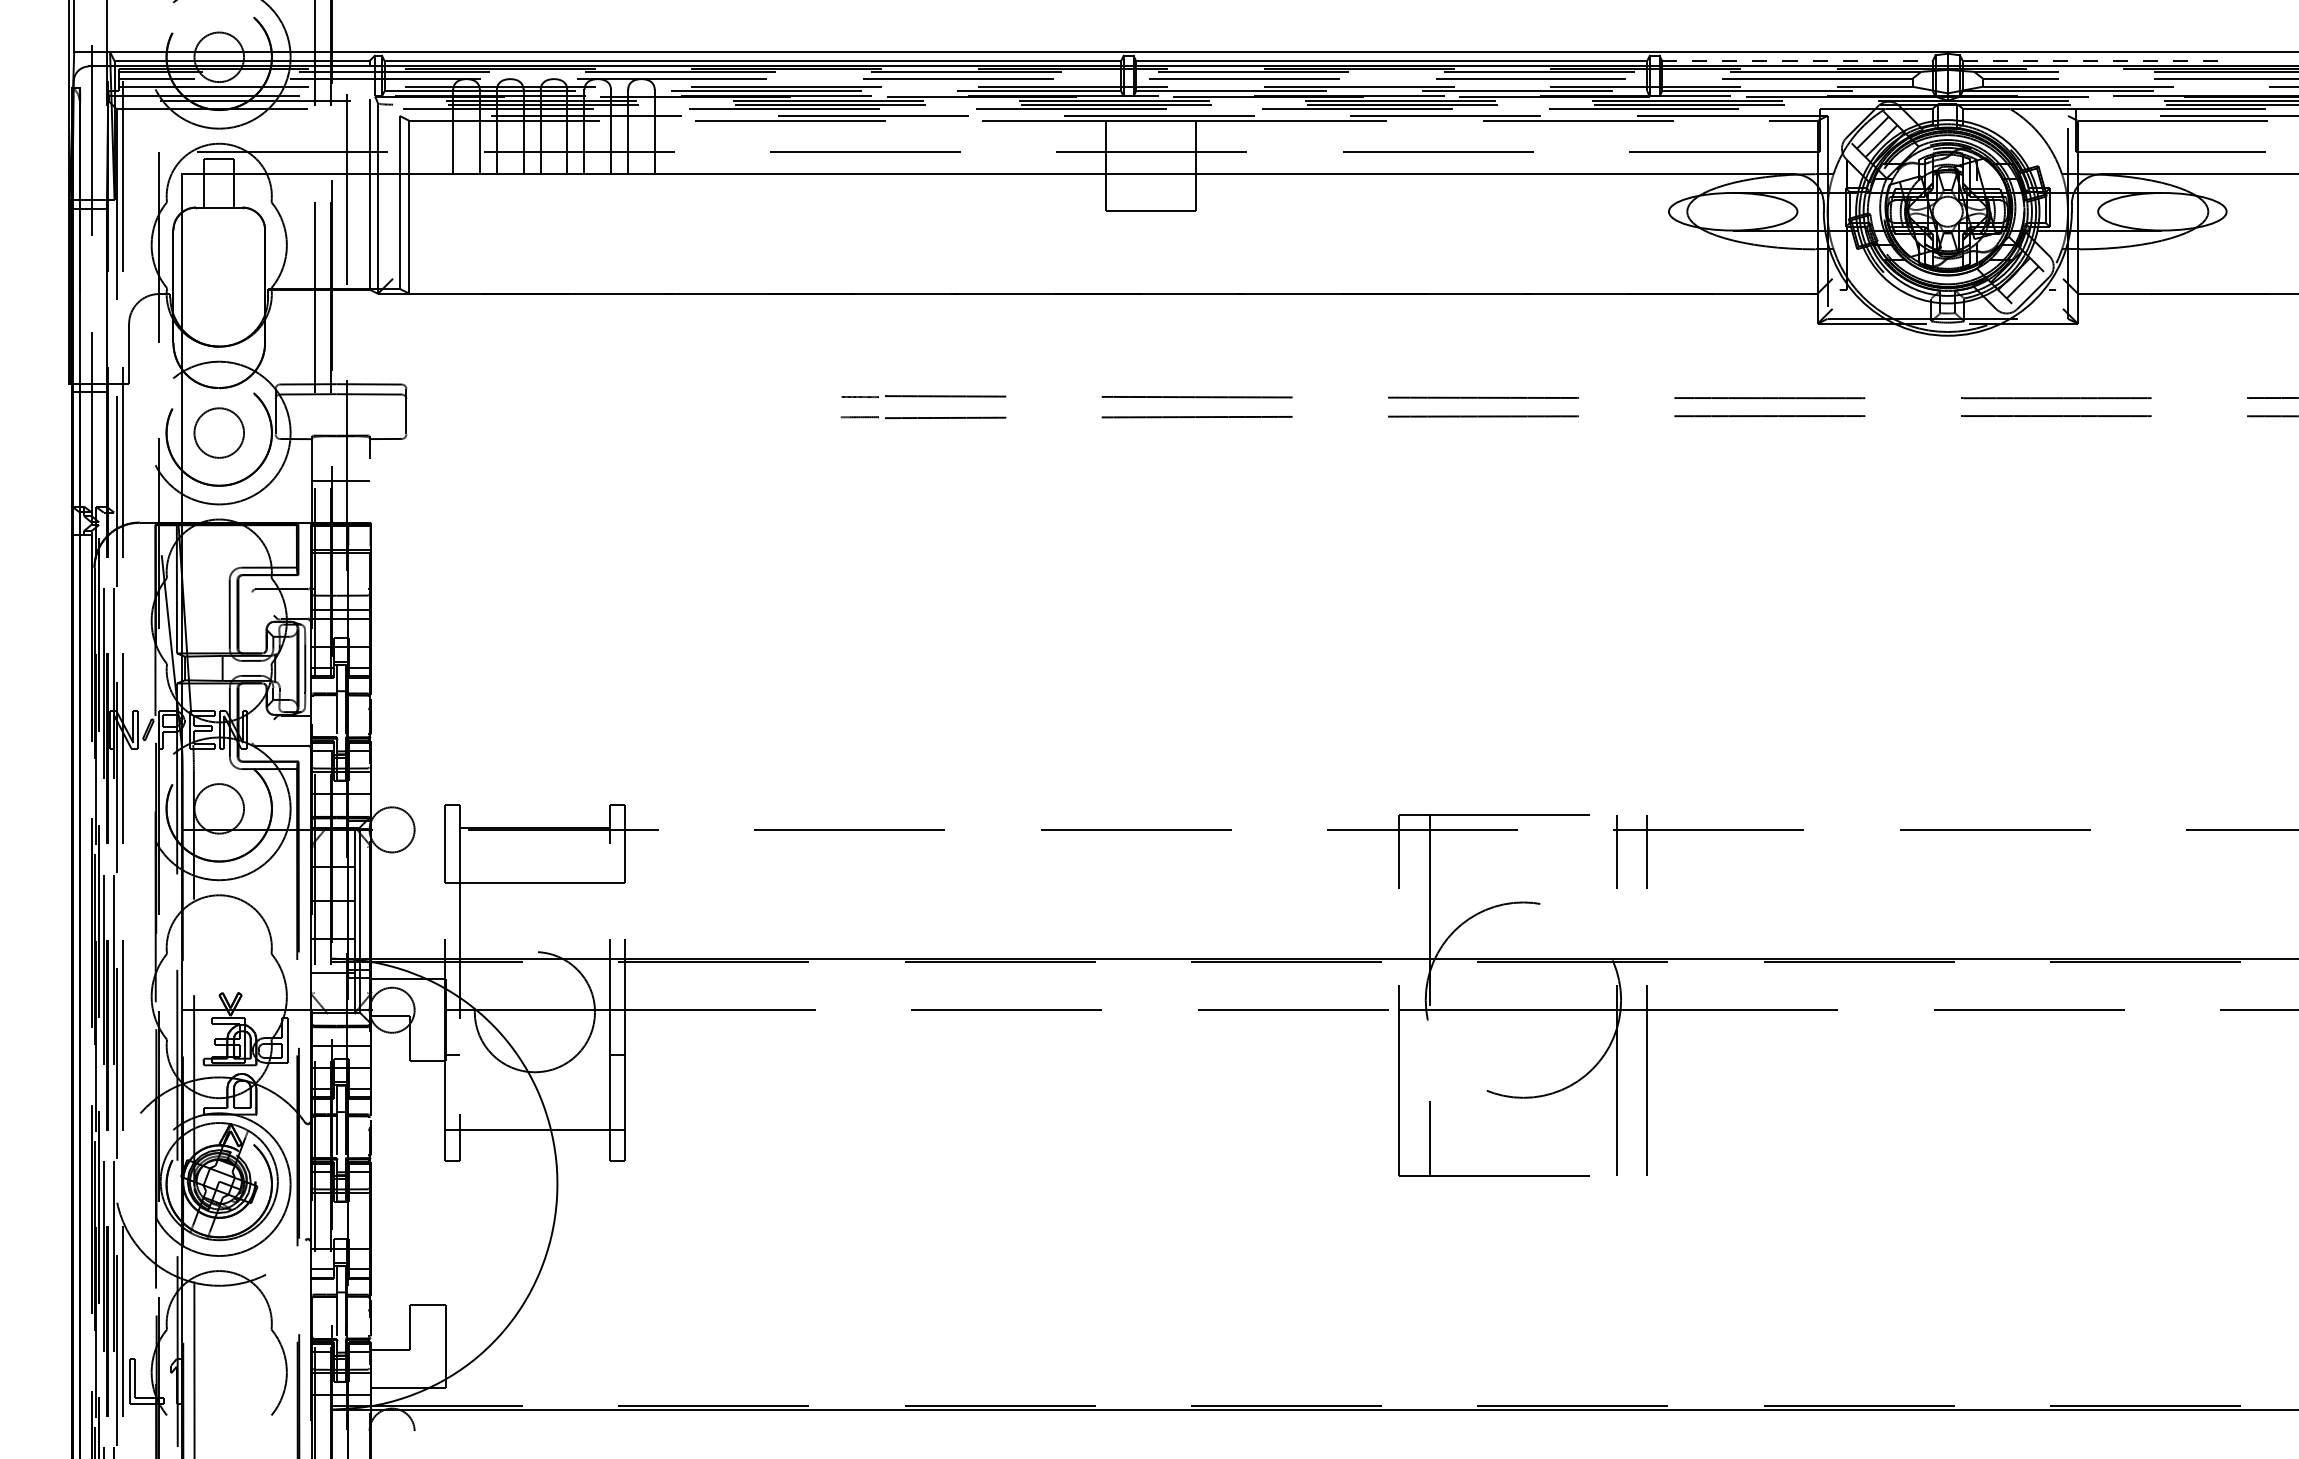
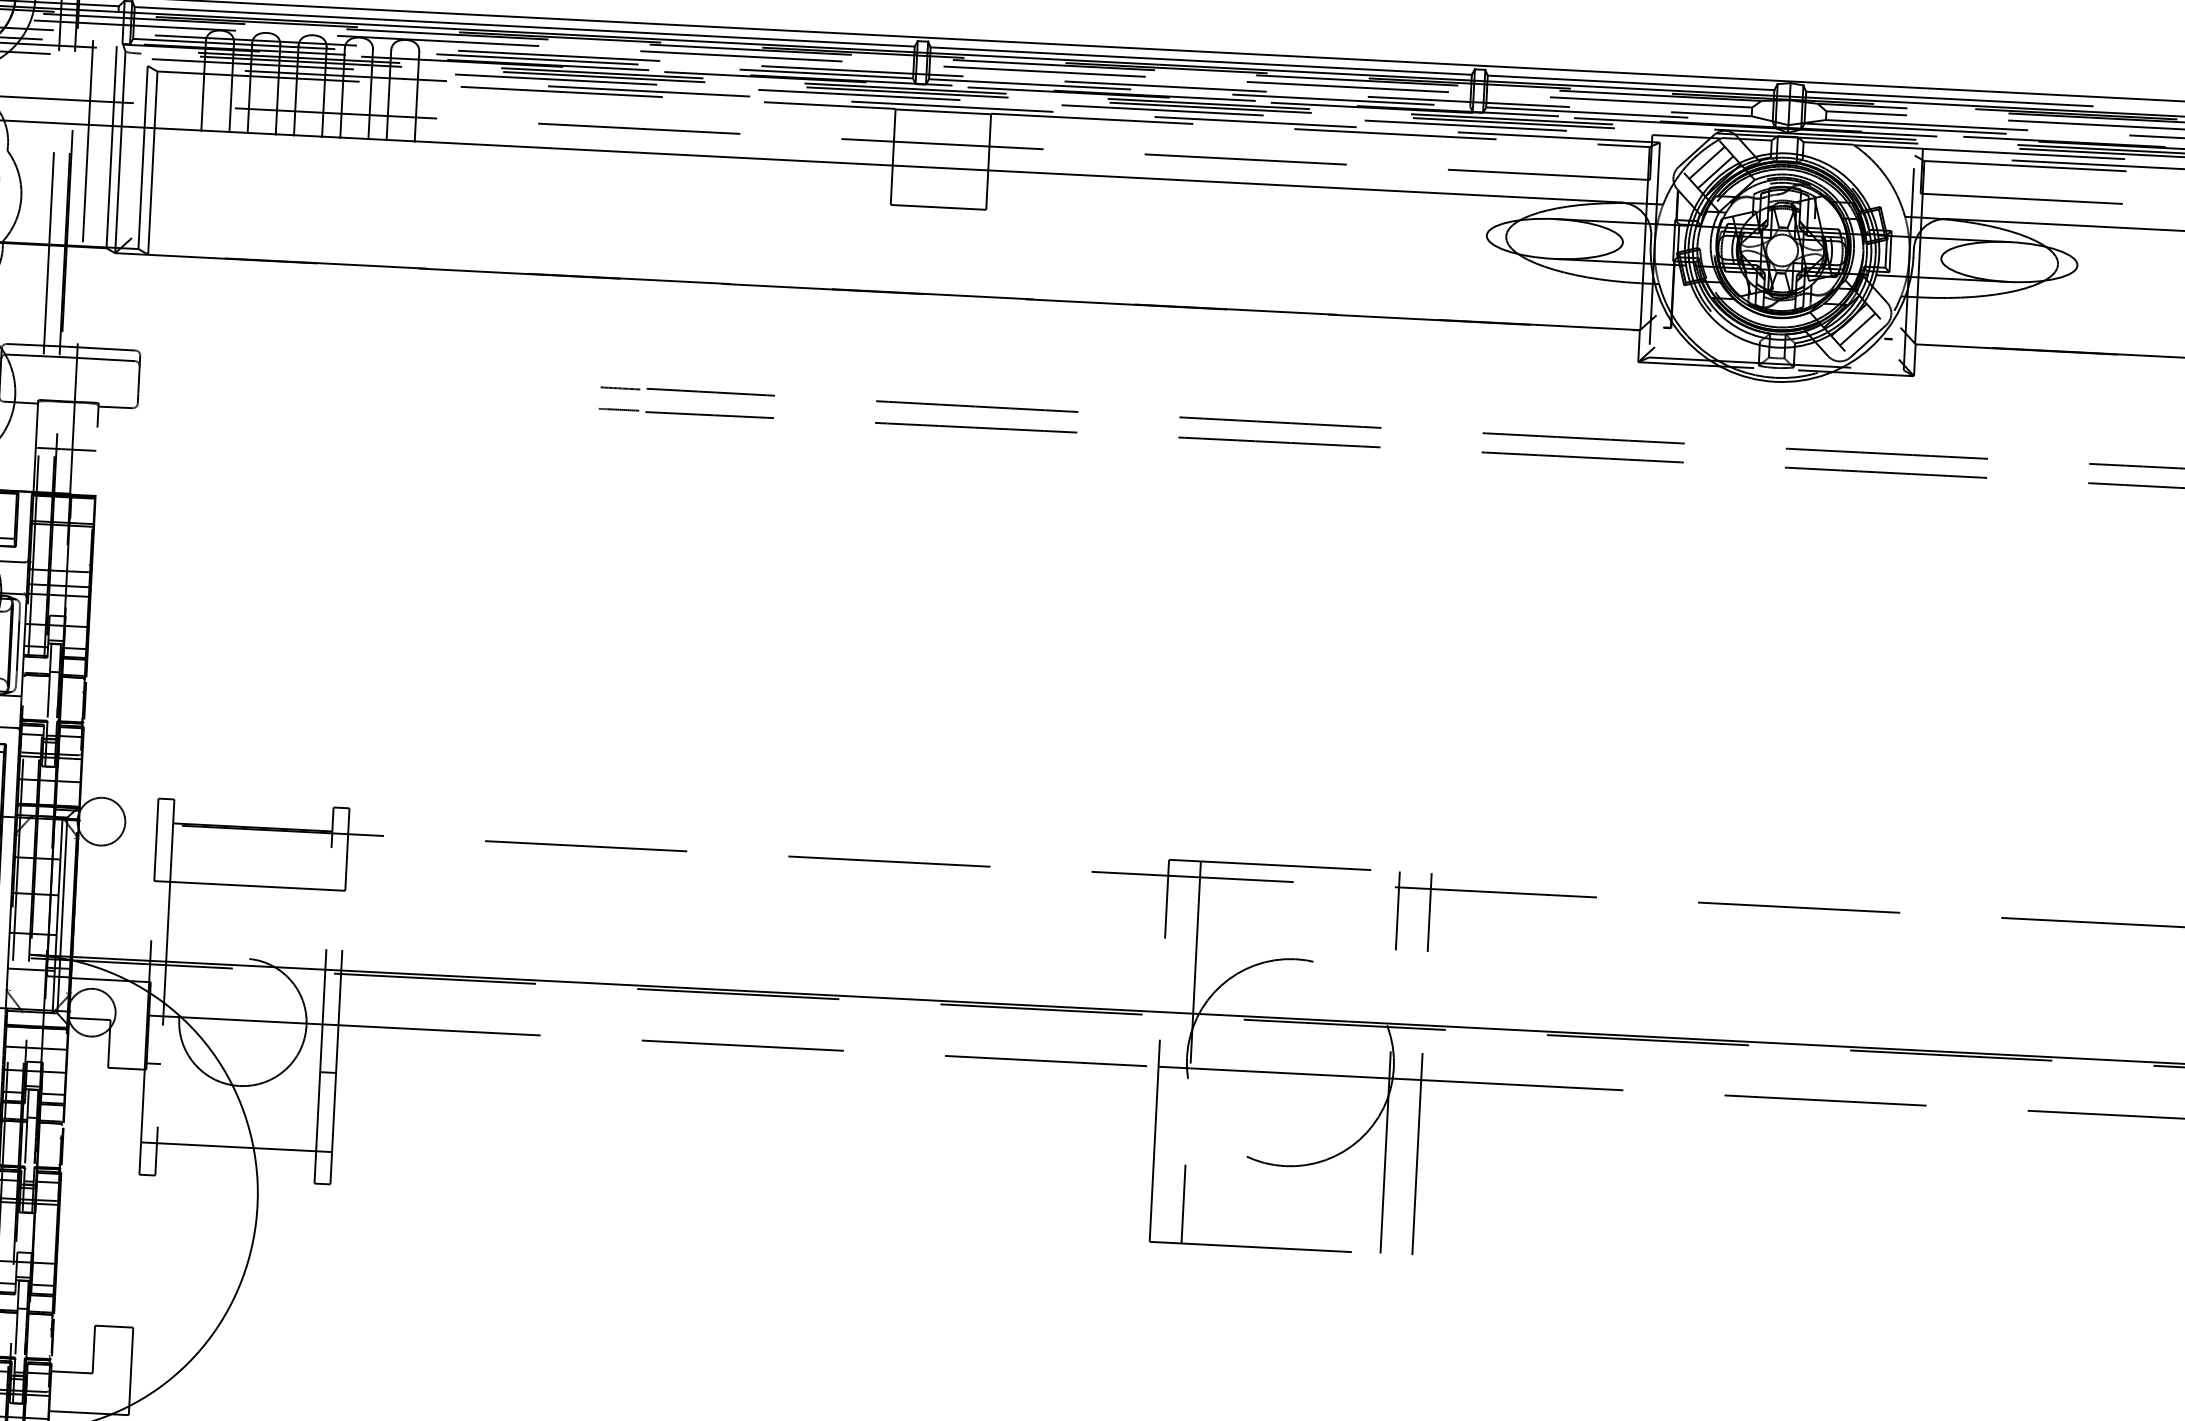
line: (1797, 61) -> (1631, 83), dashed -> solid
line: (2098, 61) -> (1949, 99), dashed -> solid

